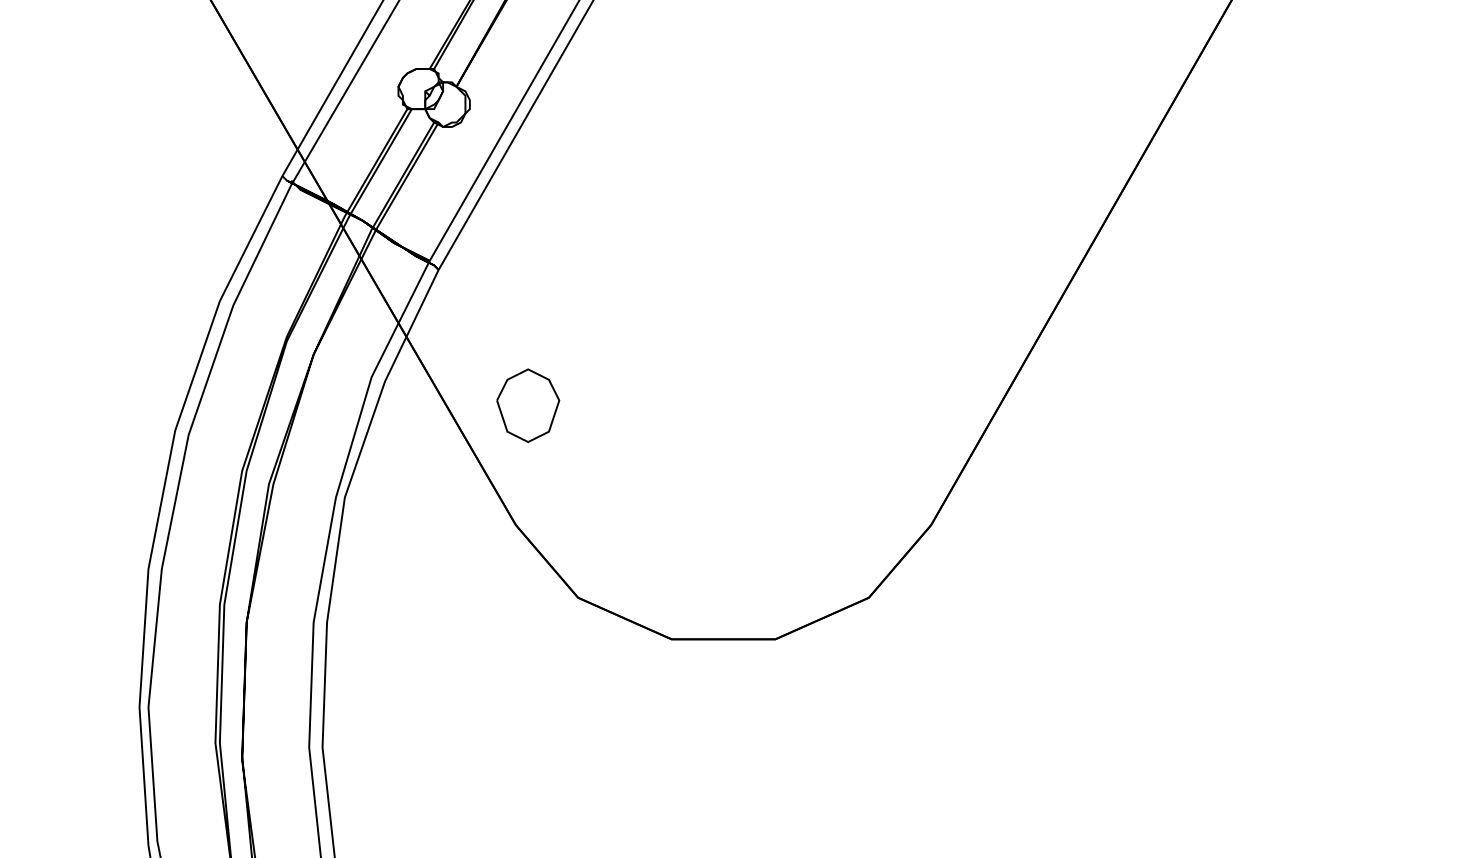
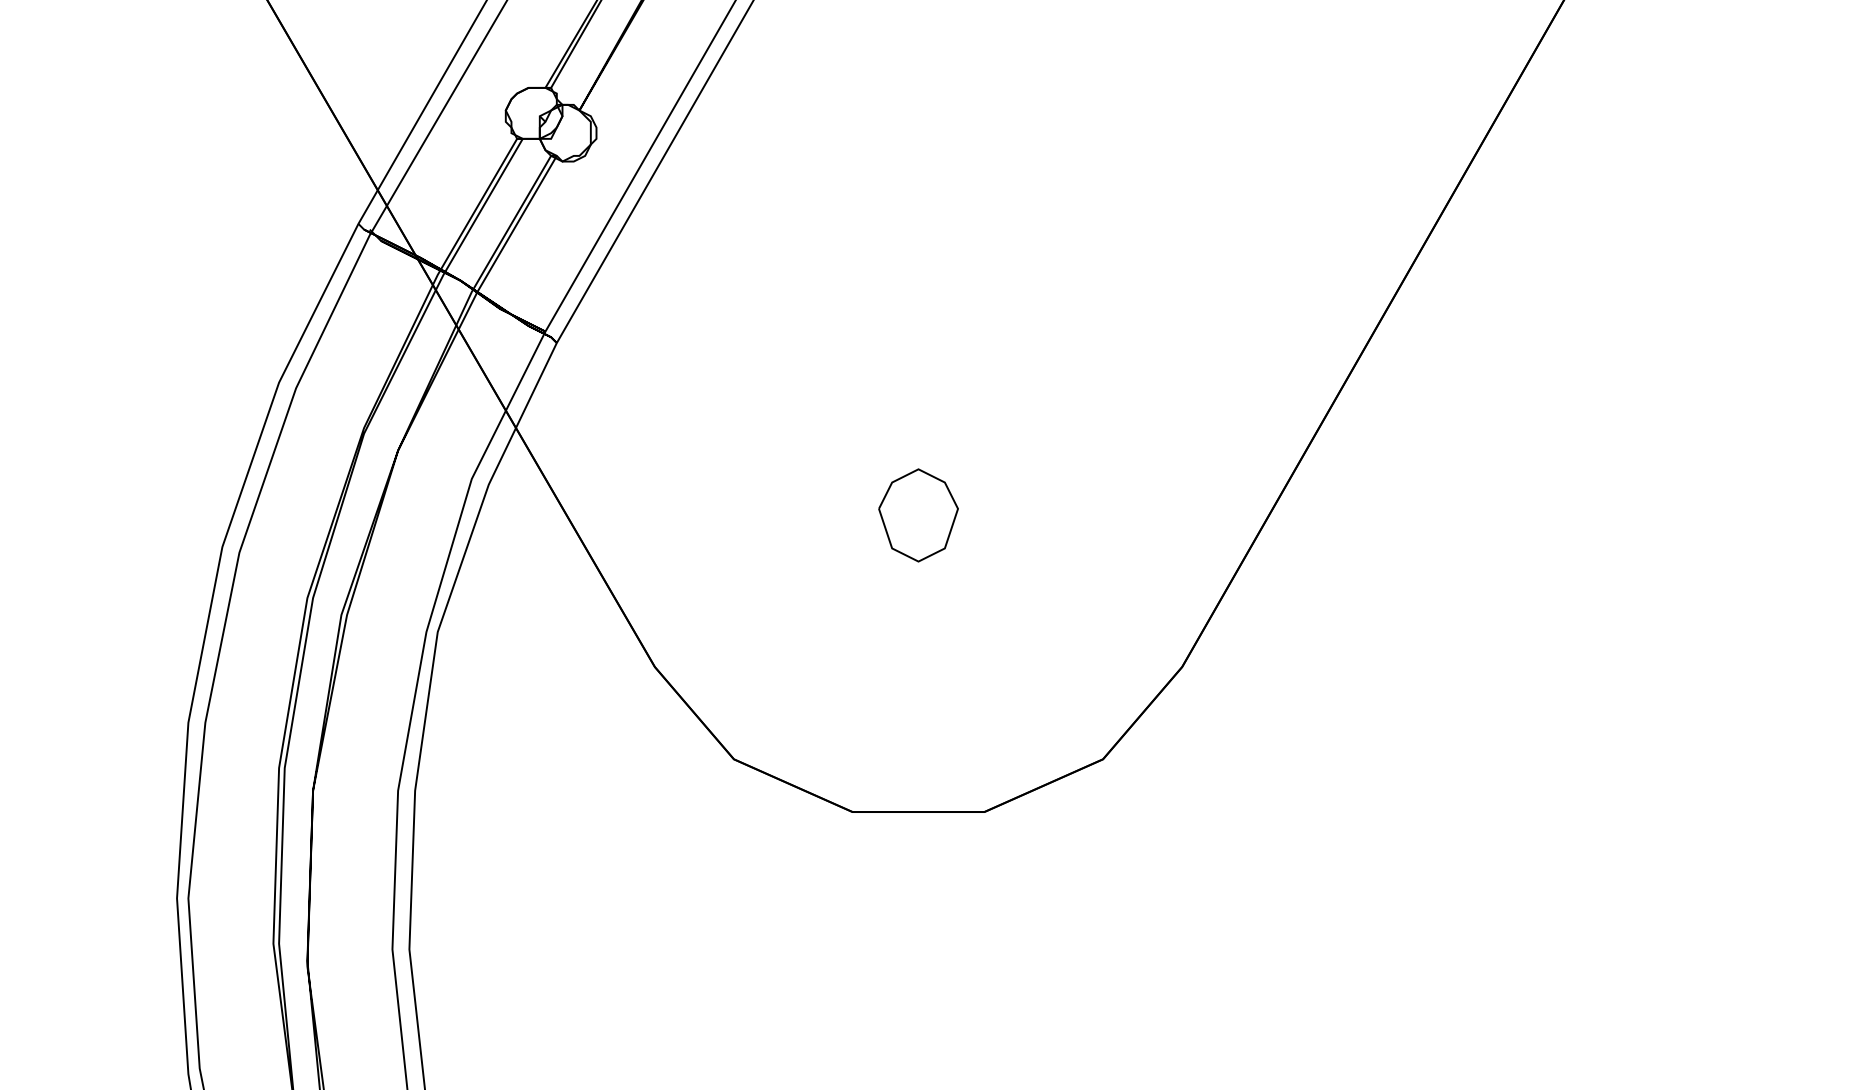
part: (528, 405) -> (918, 515), moved

